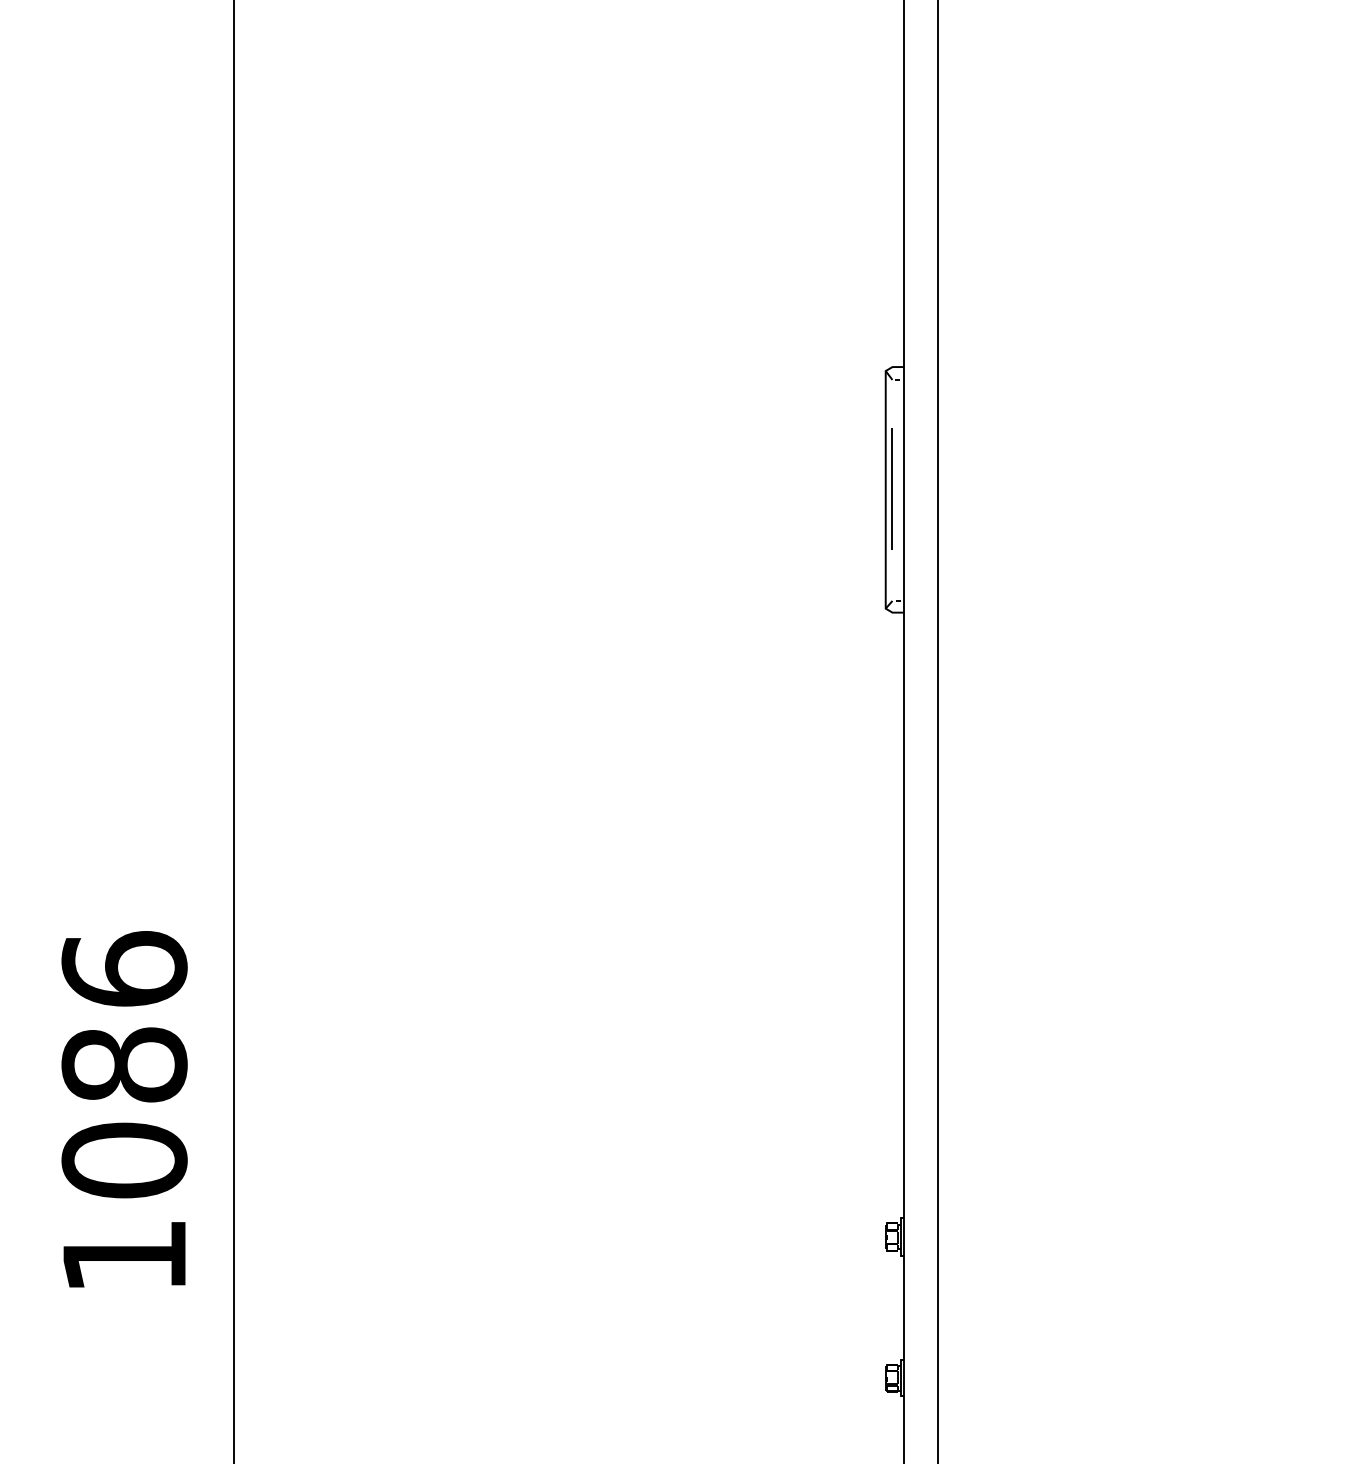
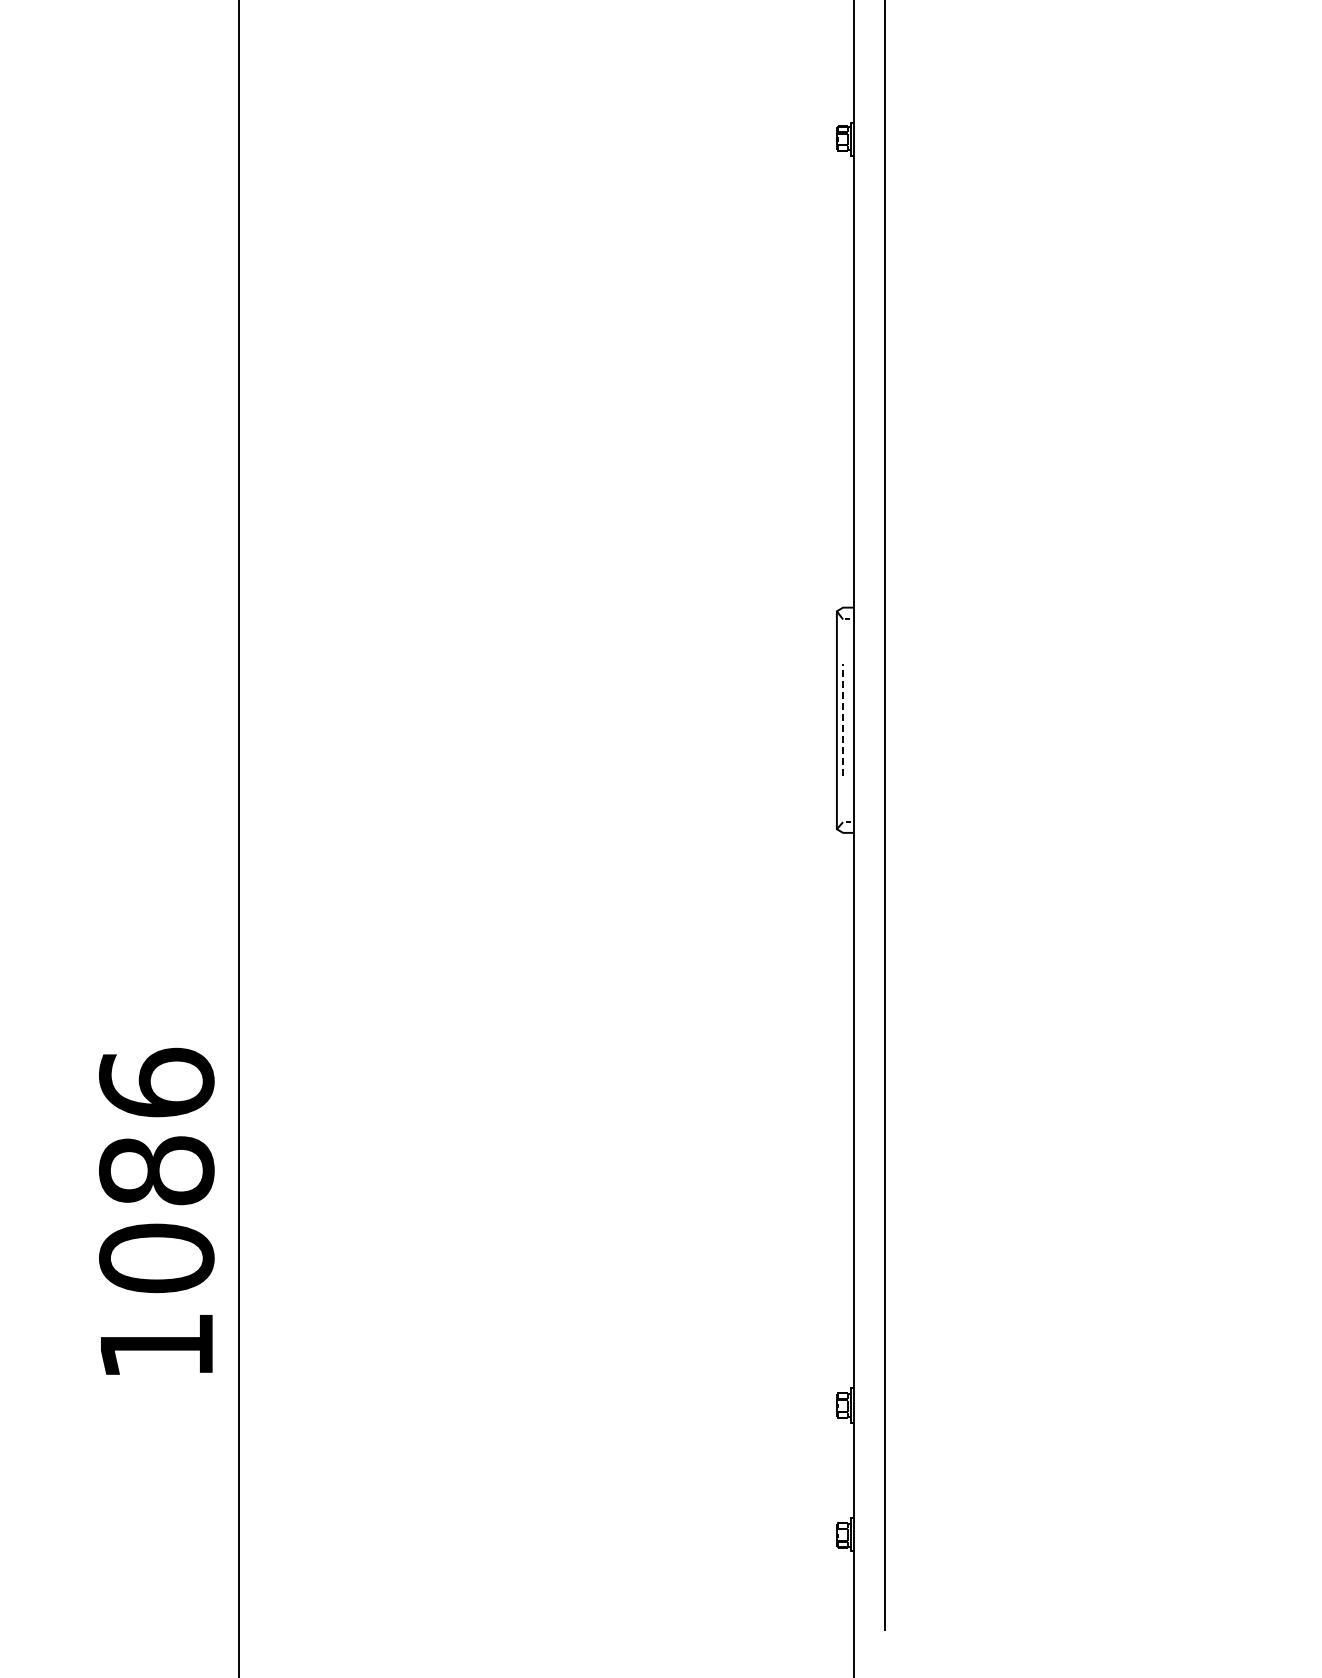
line: (892, 489) -> (843, 719), solid -> dashed
text: (124, 1108) -> (156, 1210), moved

